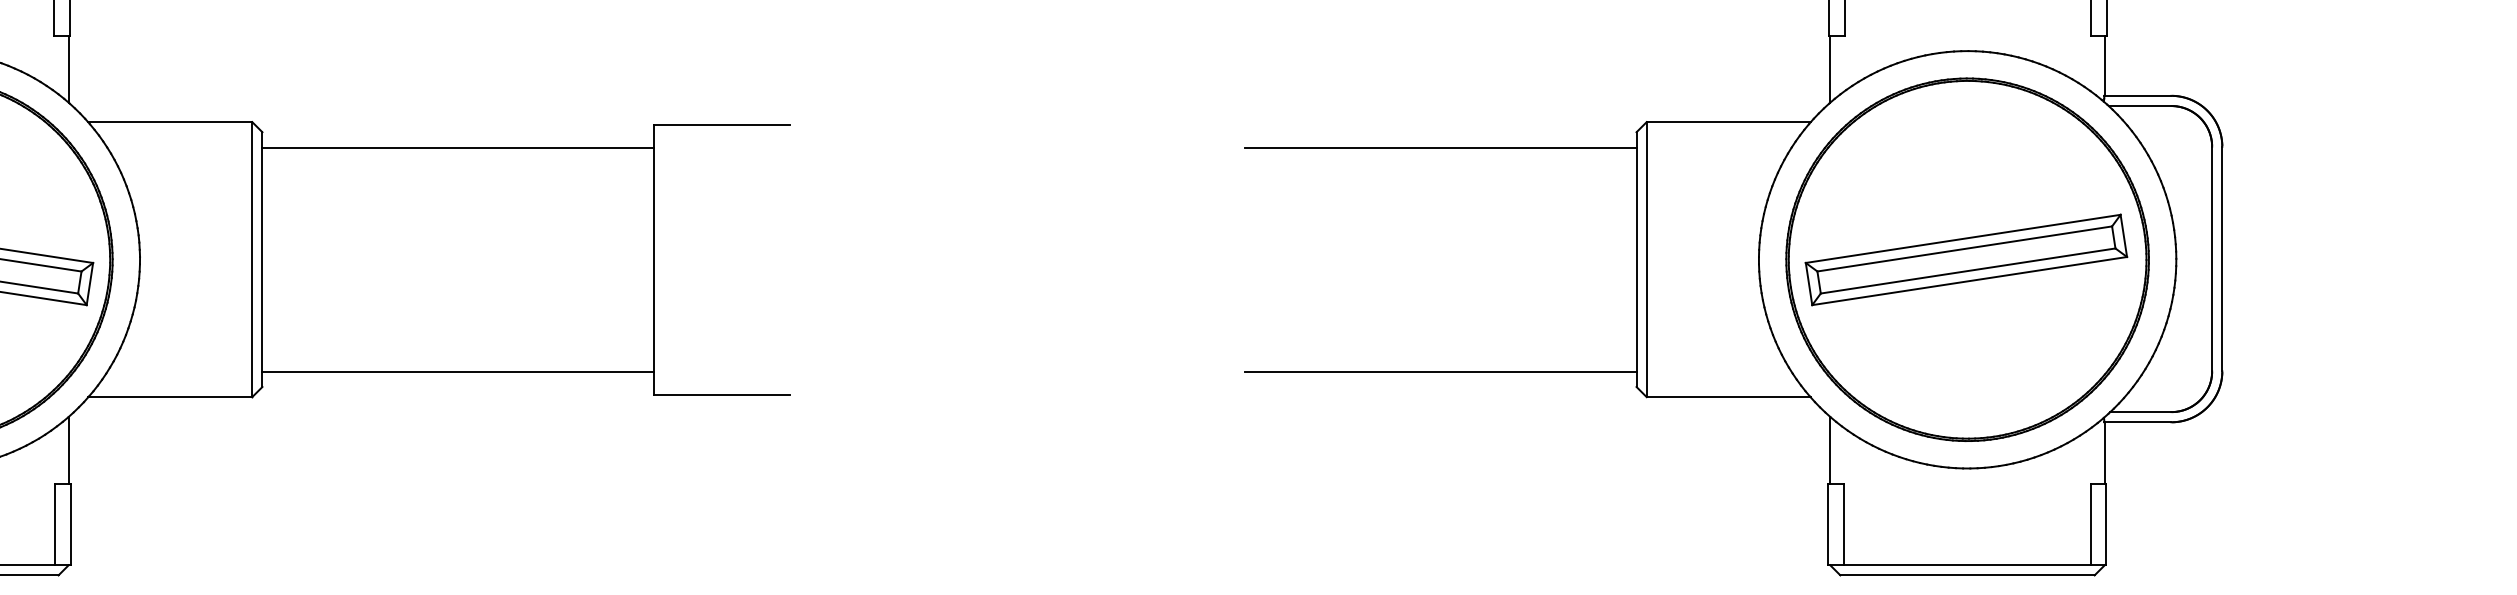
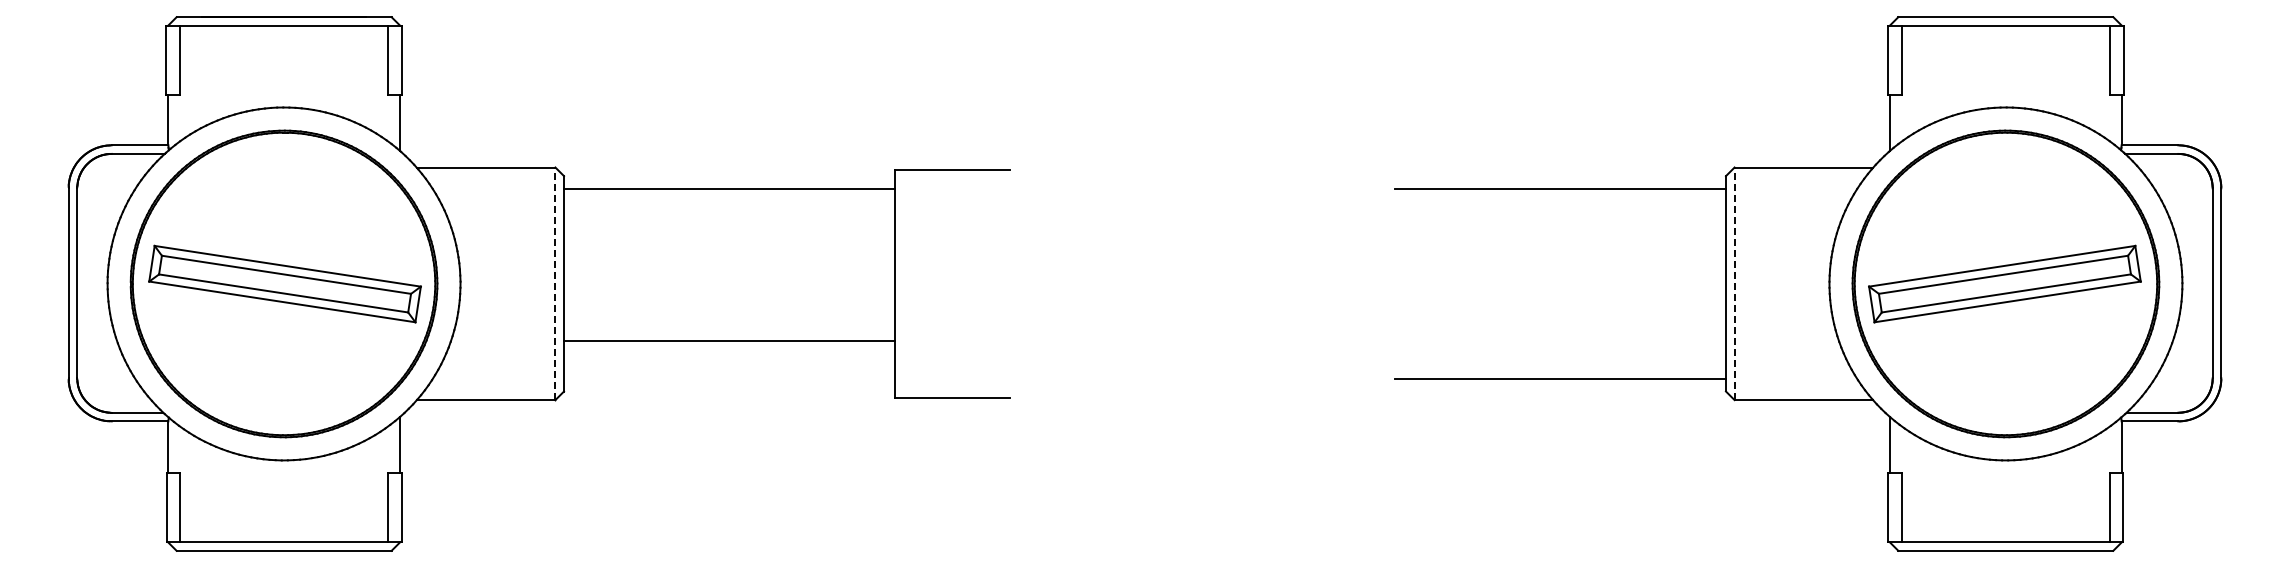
line: (252, 259) -> (555, 283), solid -> dashed
line: (1646, 259) -> (1734, 283), solid -> dashed
line: (458, 371) -> (729, 340), moved

